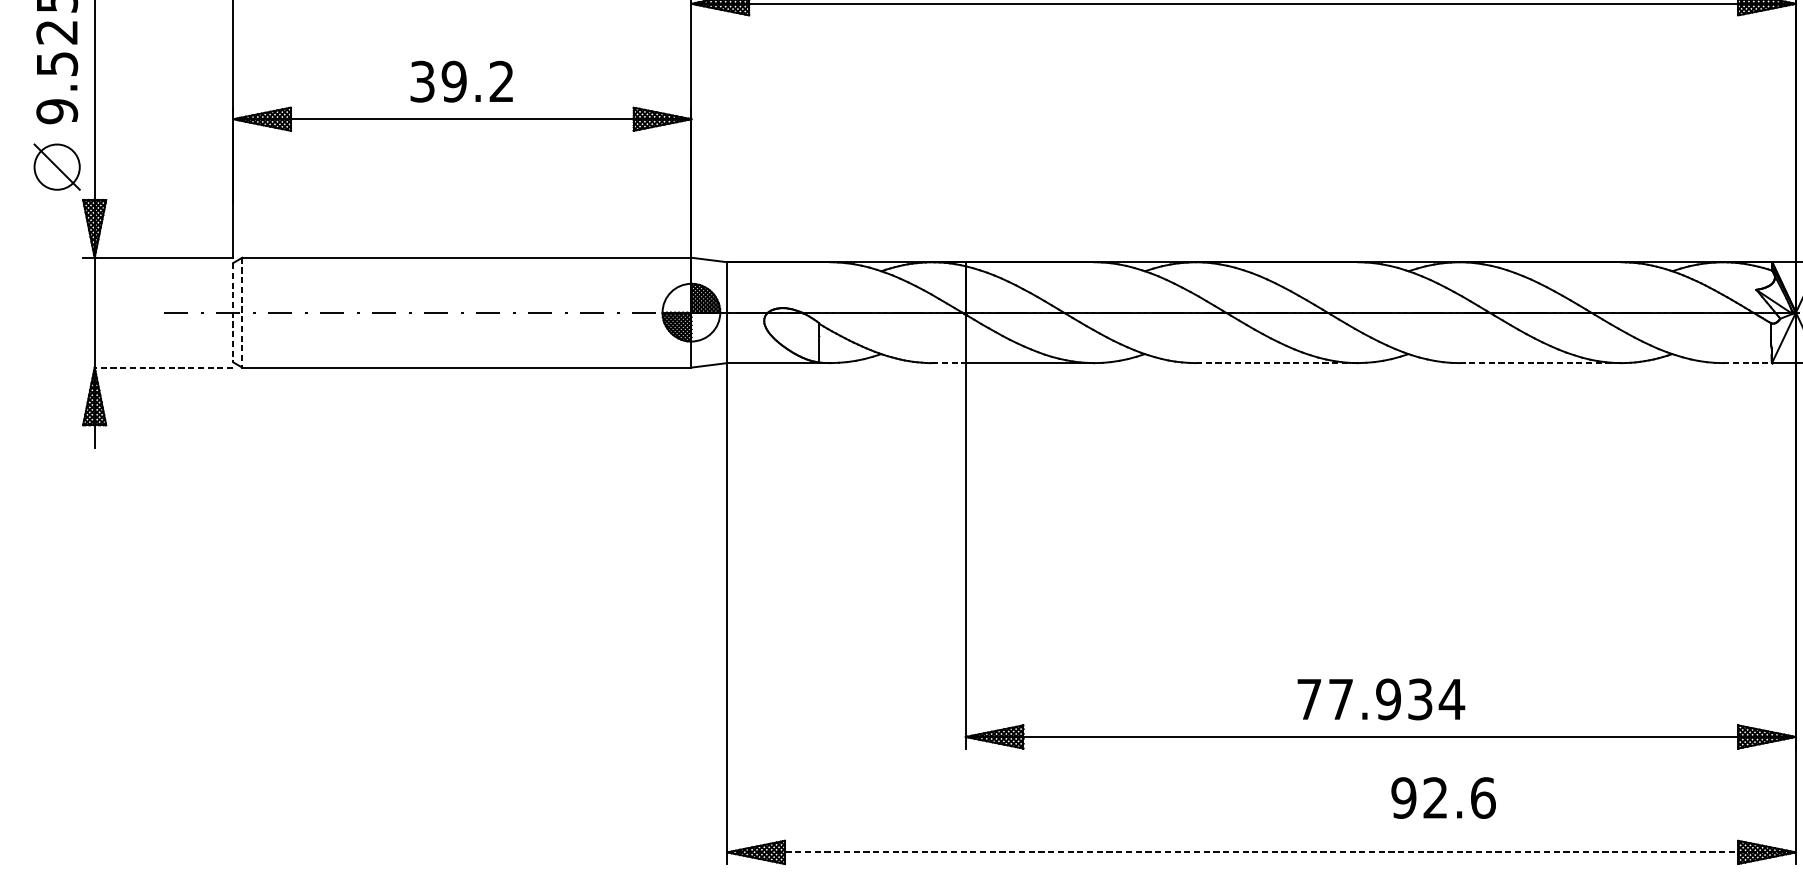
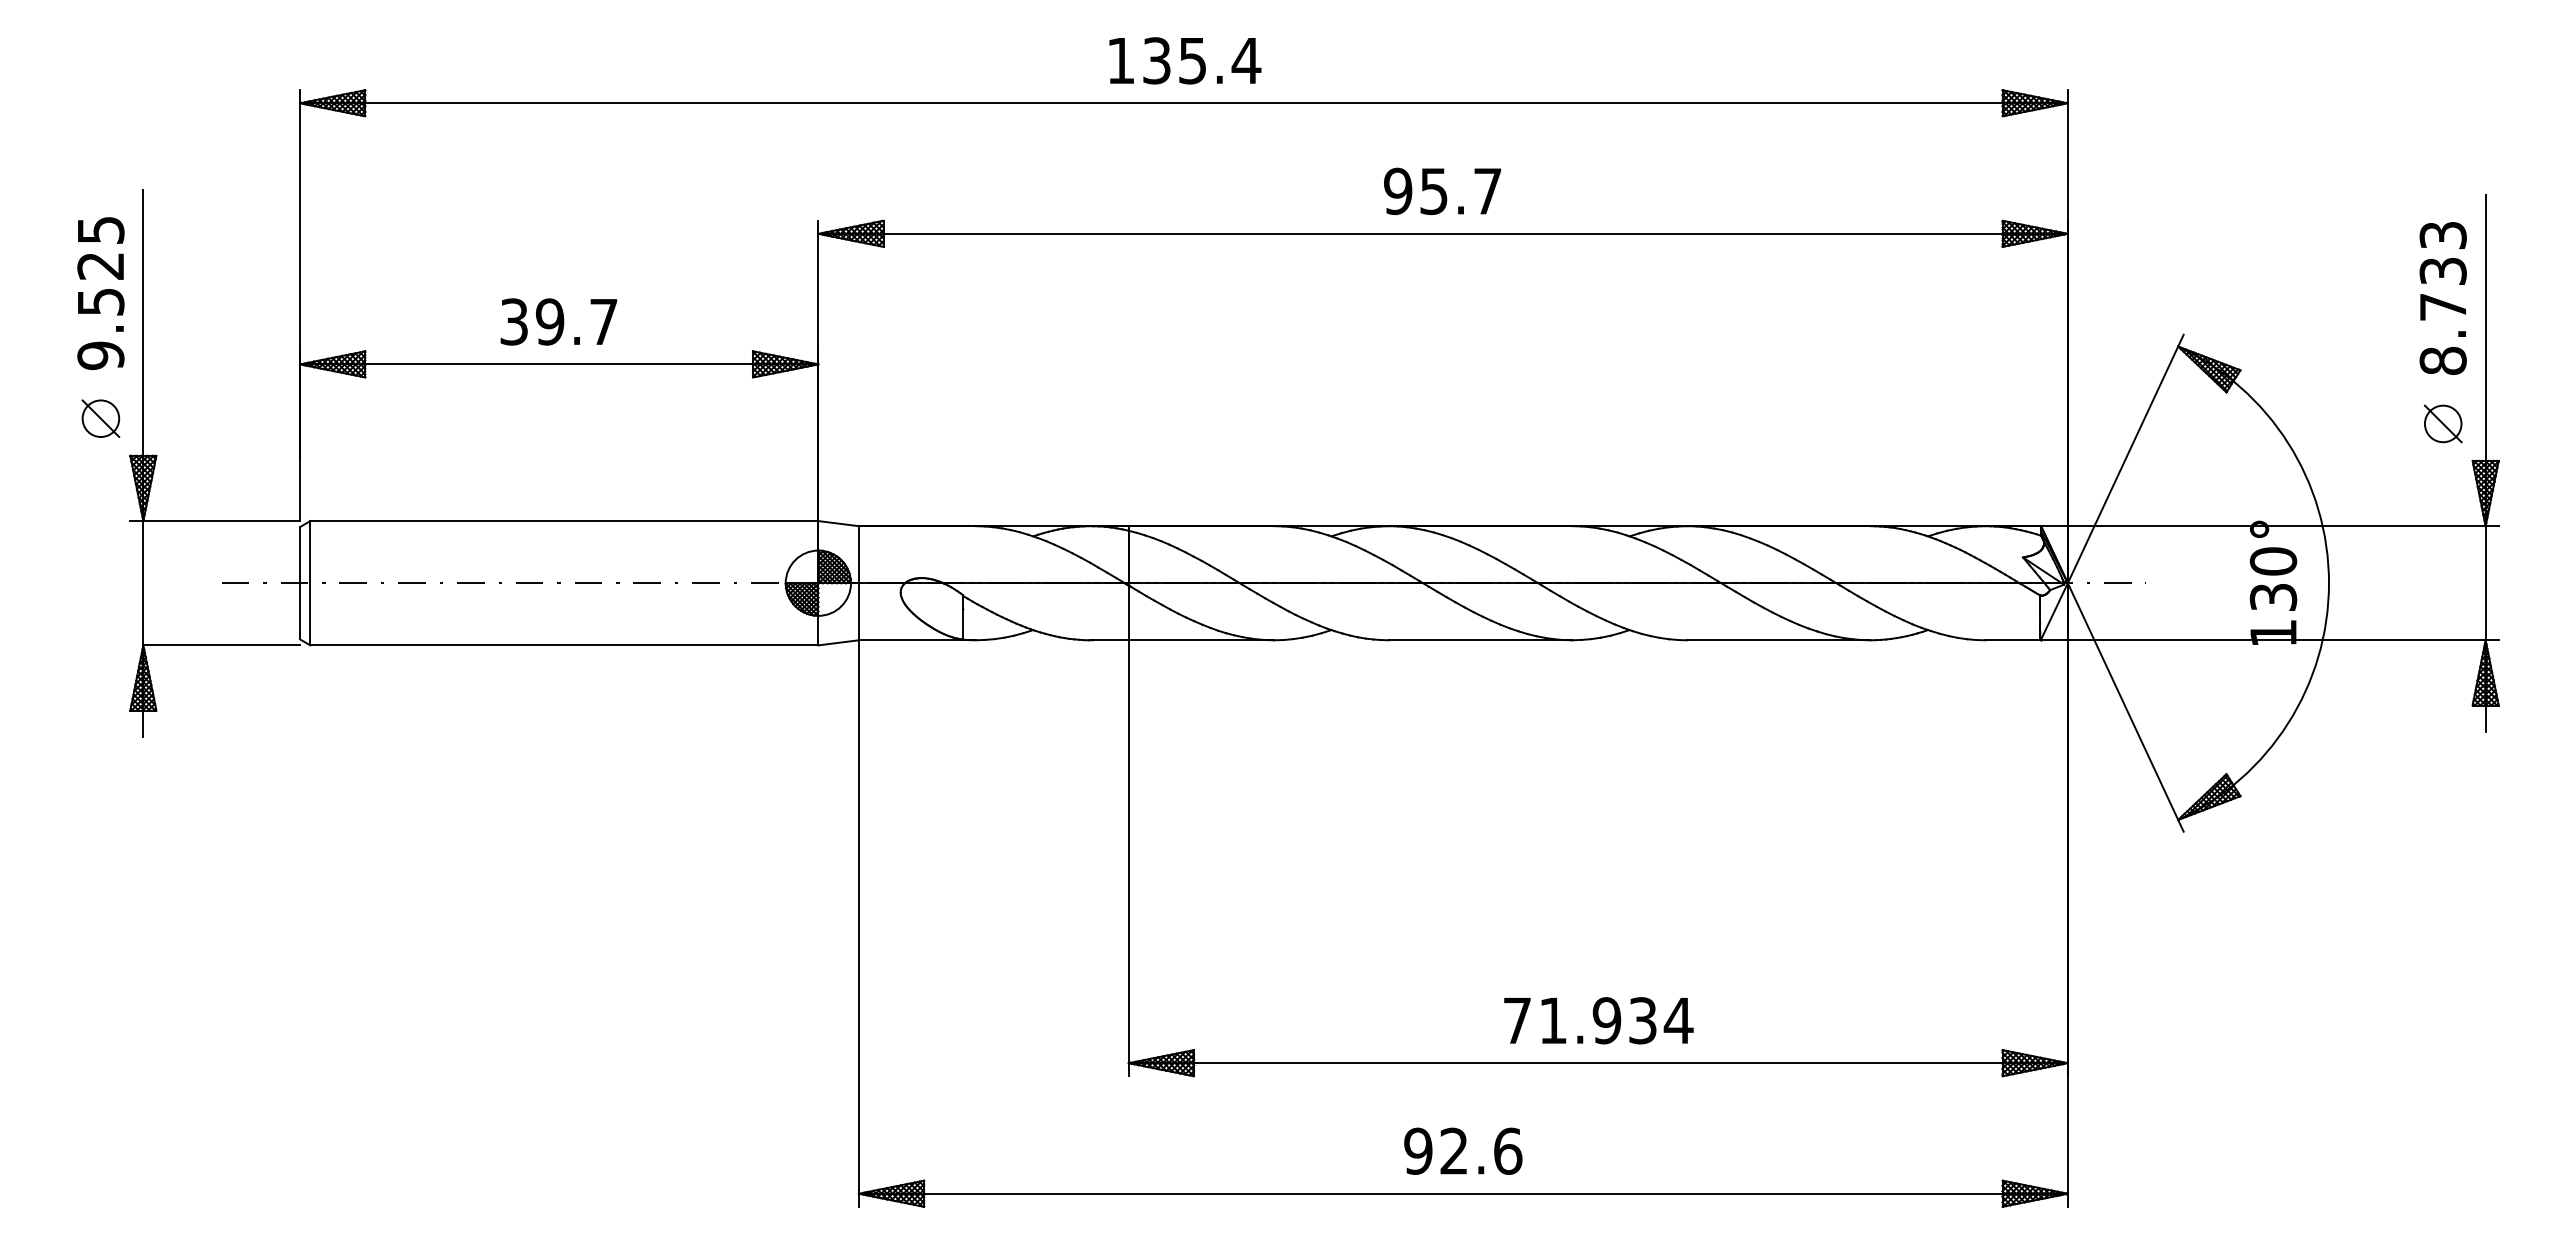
text: (501, 81) -> (603, 321), 39.2 -> 39.7
part: (56, 167) -> (100, 418), size x0.71
line: (233, 312) -> (300, 583), dashed -> solid
line: (242, 312) -> (310, 583), dashed -> solid
line: (948, 363) -> (1109, 640), dashed -> solid
line: (1276, 363) -> (1480, 640), dashed -> solid
line: (1540, 363) -> (1778, 640), dashed -> solid
line: (1747, 363) -> (2013, 640), dashed -> solid
line: (163, 367) -> (221, 645), dashed -> solid
text: (1341, 699) -> (1553, 1020), 77.934 -> 71.934
text: (1443, 797) -> (1463, 1150), moved
line: (1261, 852) -> (1463, 1193), dashed -> solid

